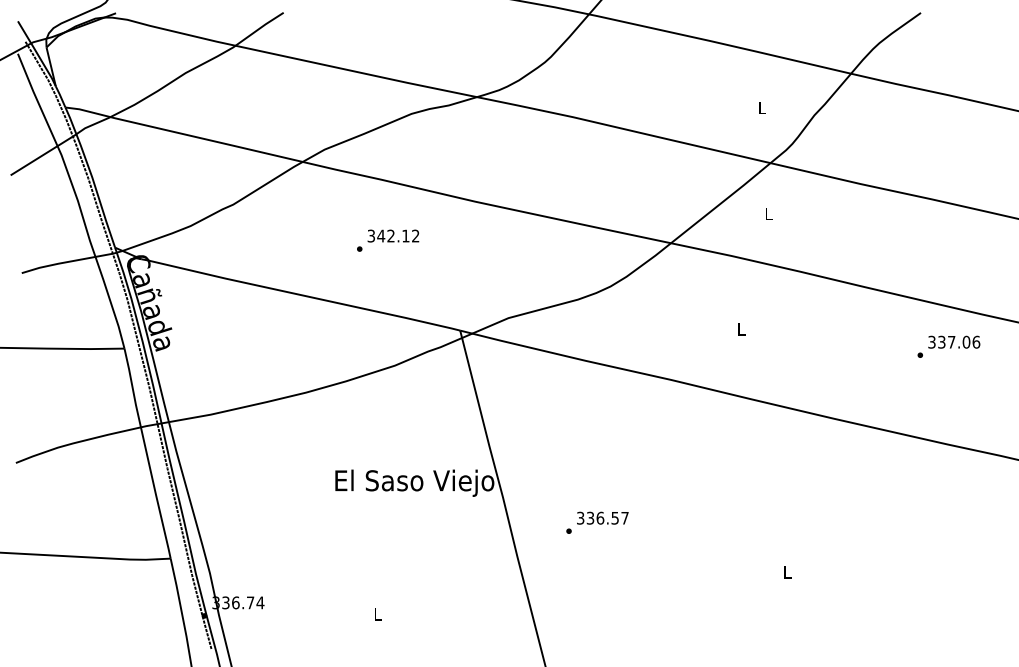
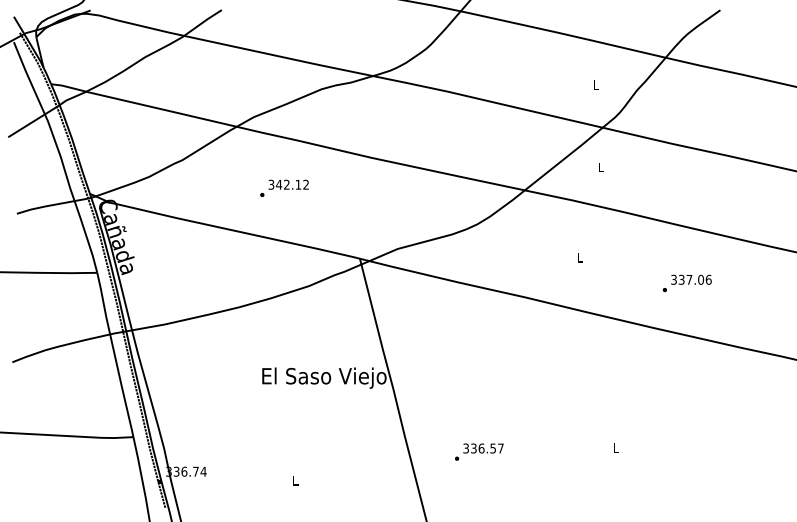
text: (388, 239) -> (284, 187), moved
text: (947, 346) -> (686, 283), moved
text: (597, 522) -> (479, 451), moved

